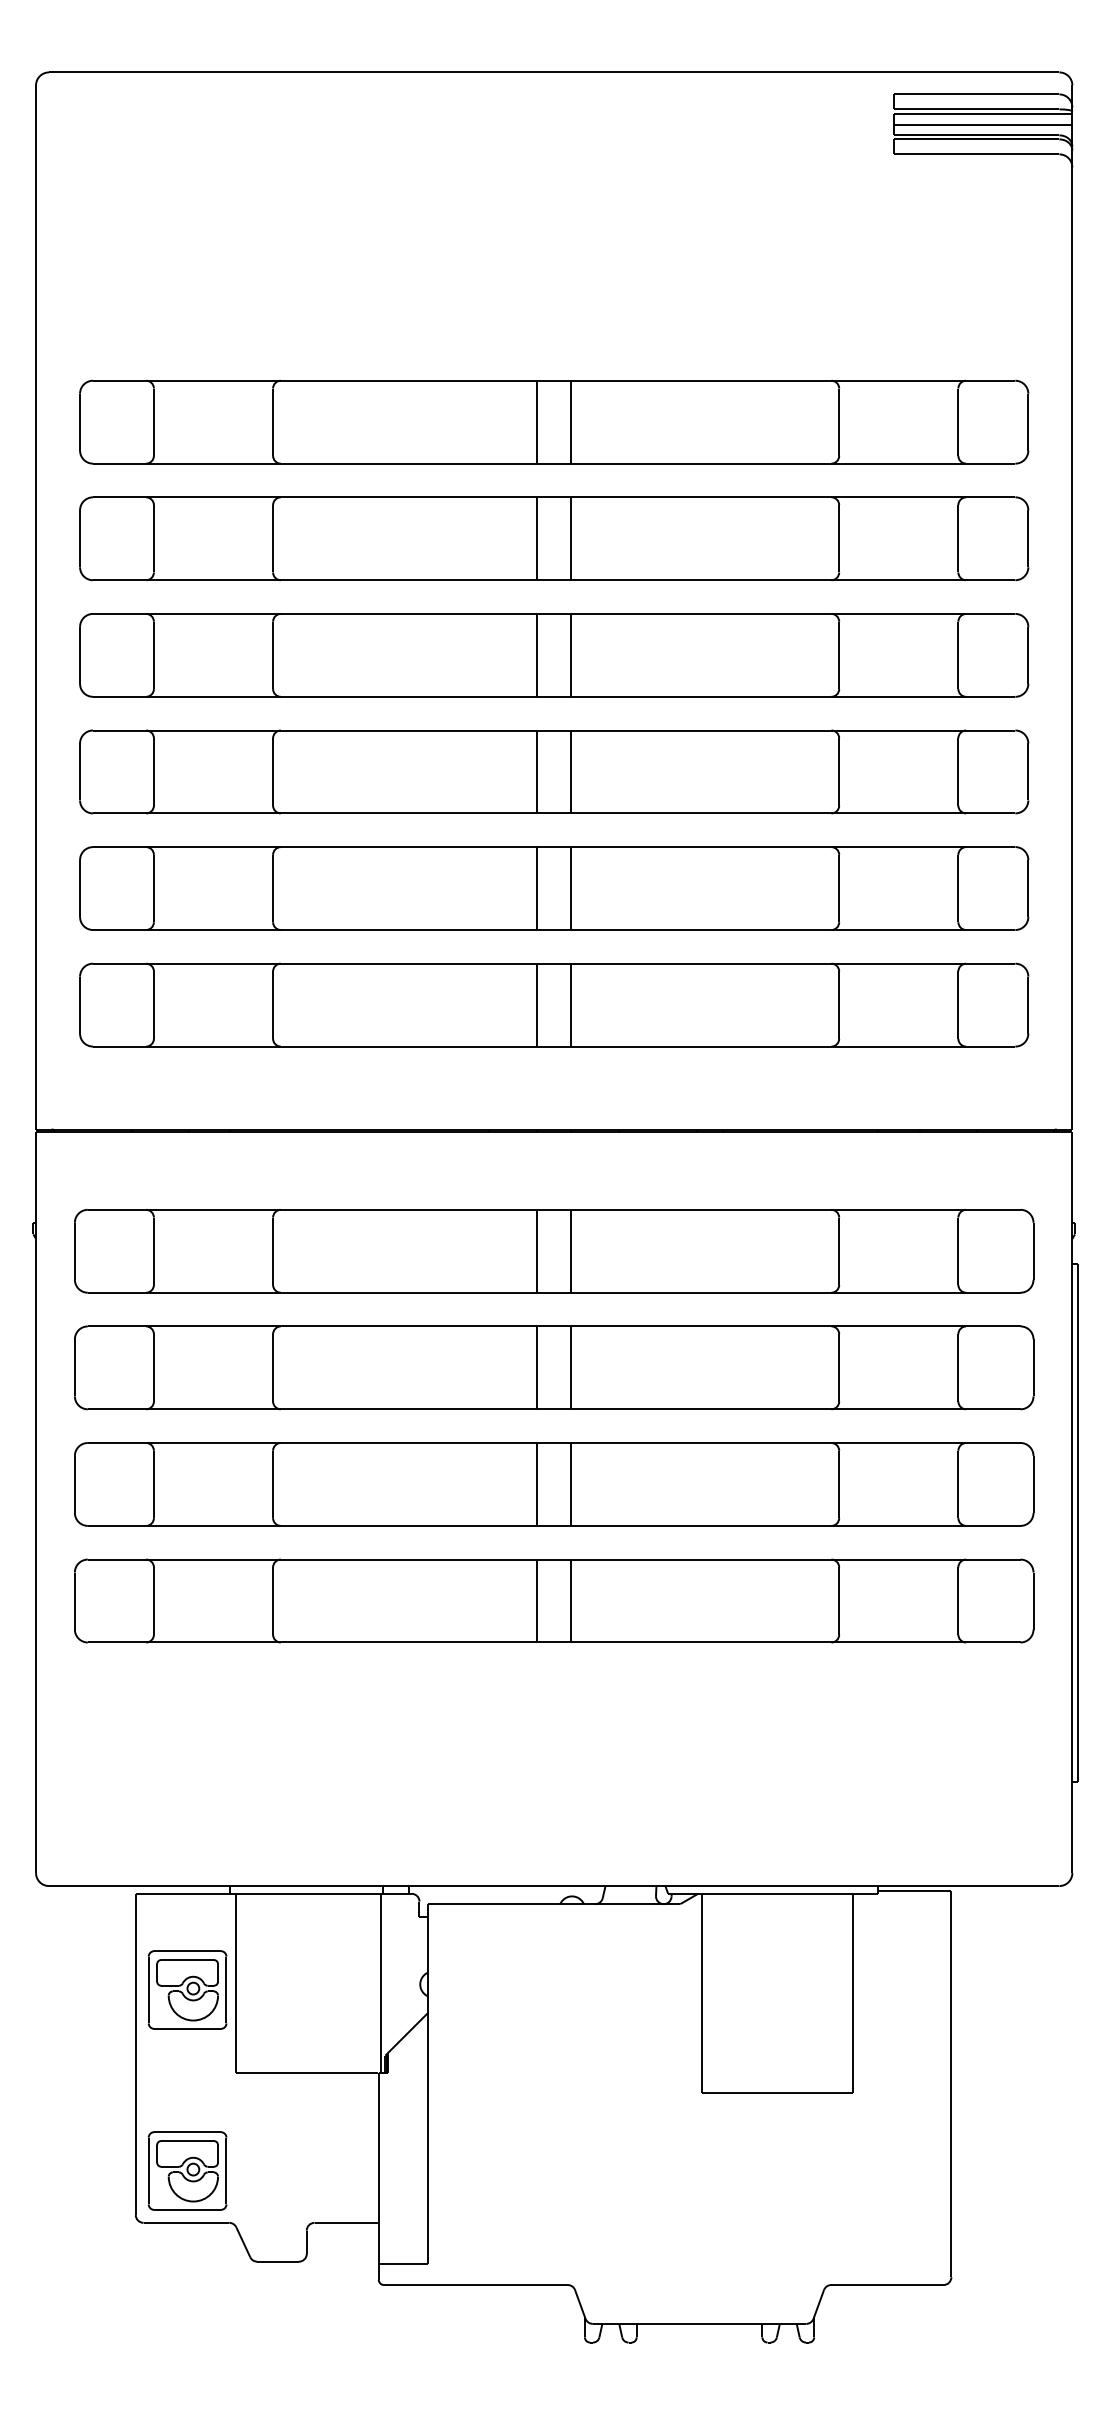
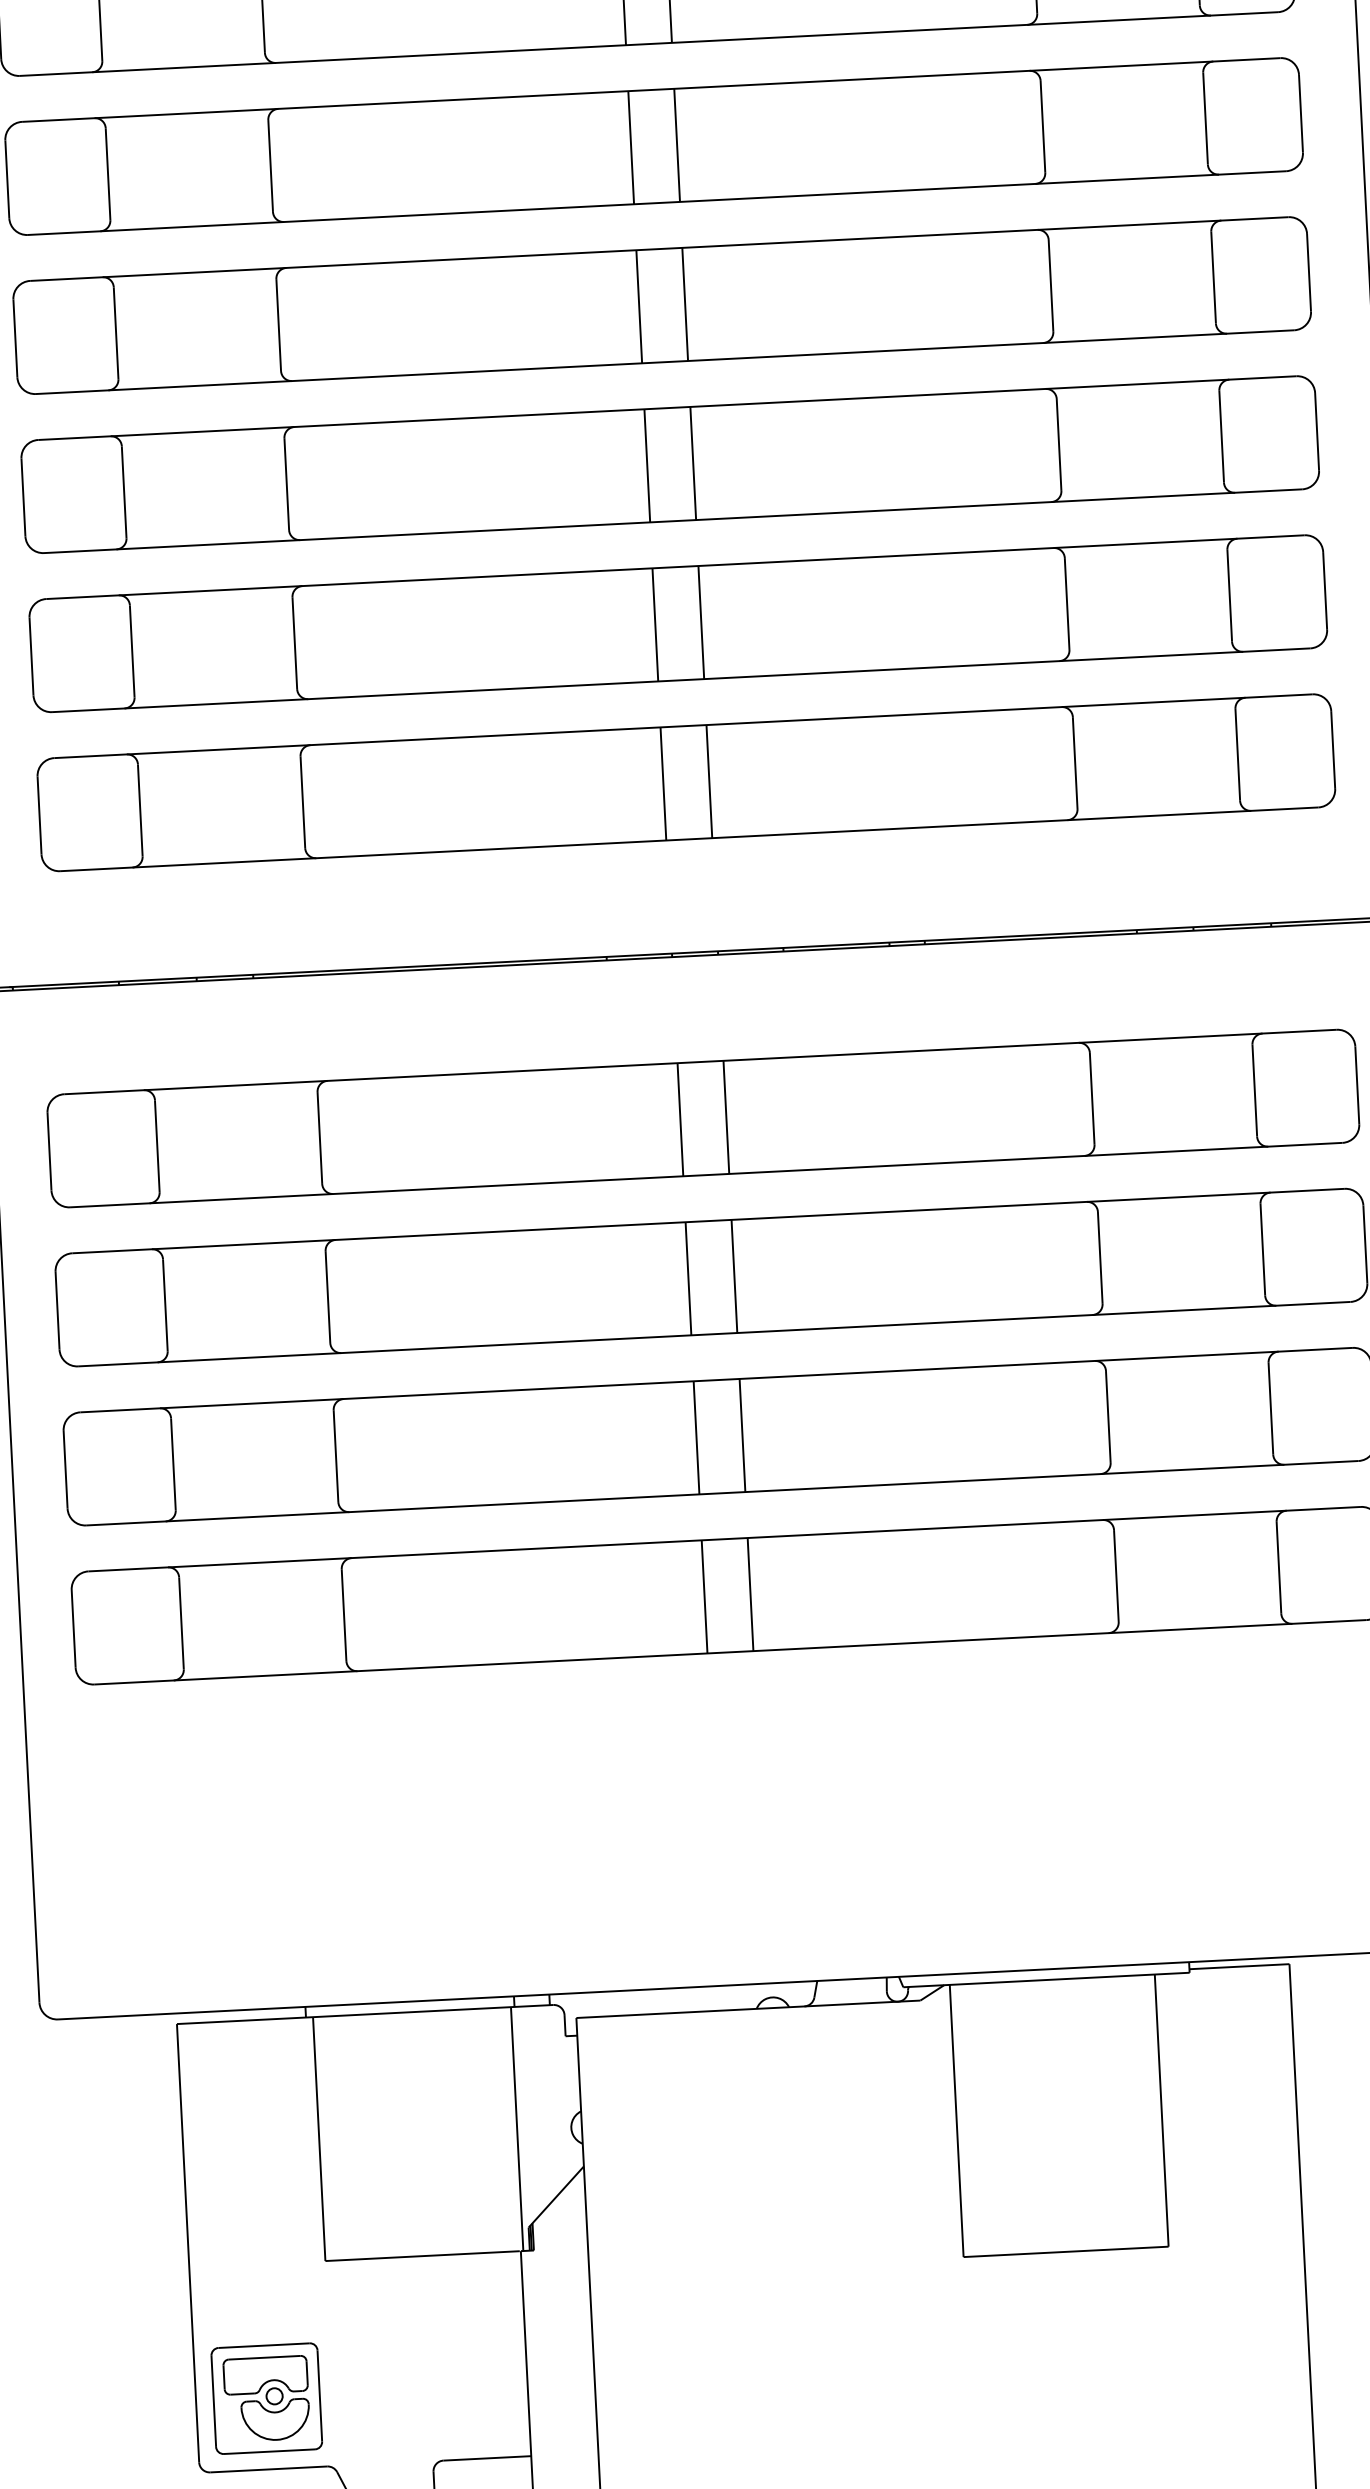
part: (187, 1989) -> (254, 2151), removed

